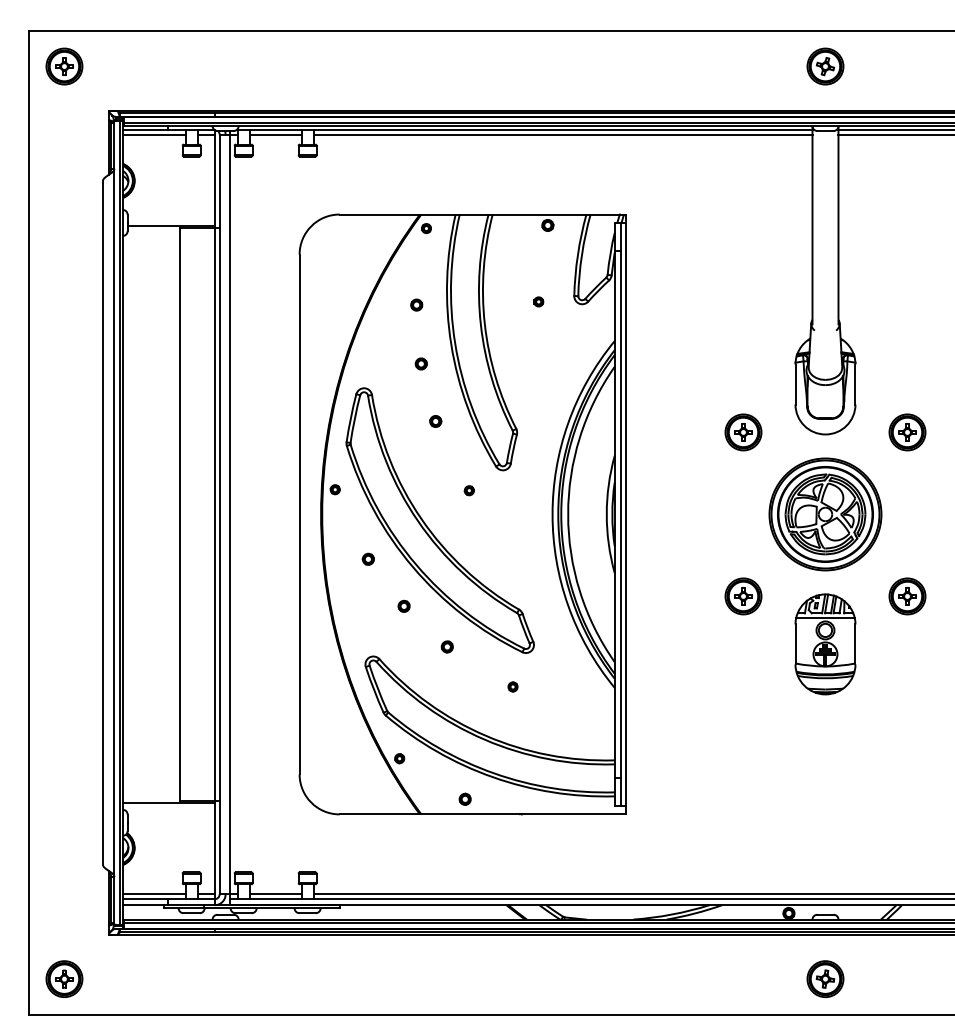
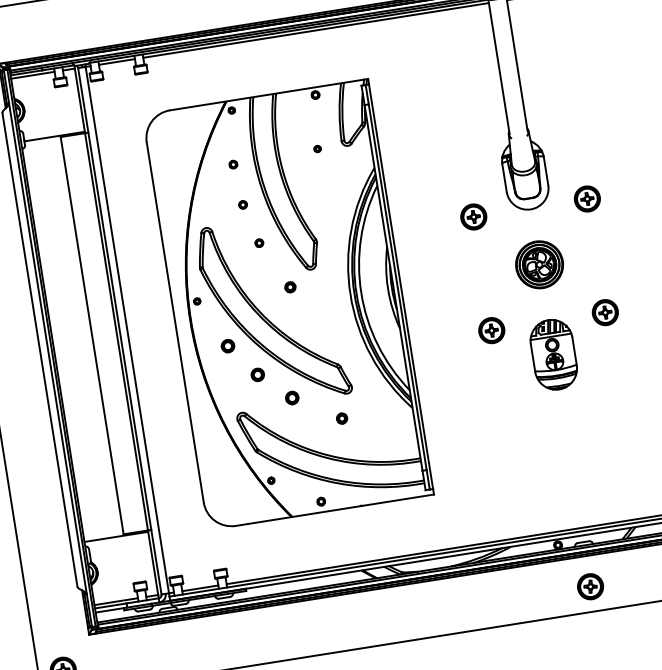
part: (468, 490) -> (289, 287), size x1.6
part: (825, 514) -> (539, 264), size x0.6
part: (367, 558) -> (227, 345), size x1.6
part: (403, 605) -> (257, 374), size x1.6
part: (446, 646) -> (291, 397), size x1.6
part: (512, 686) -> (341, 418), size x1.6

